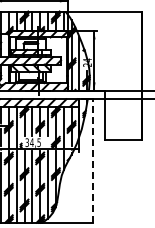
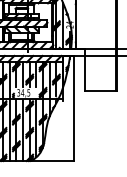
line: (92, 161) -> (74, 108), dashed -> solid

